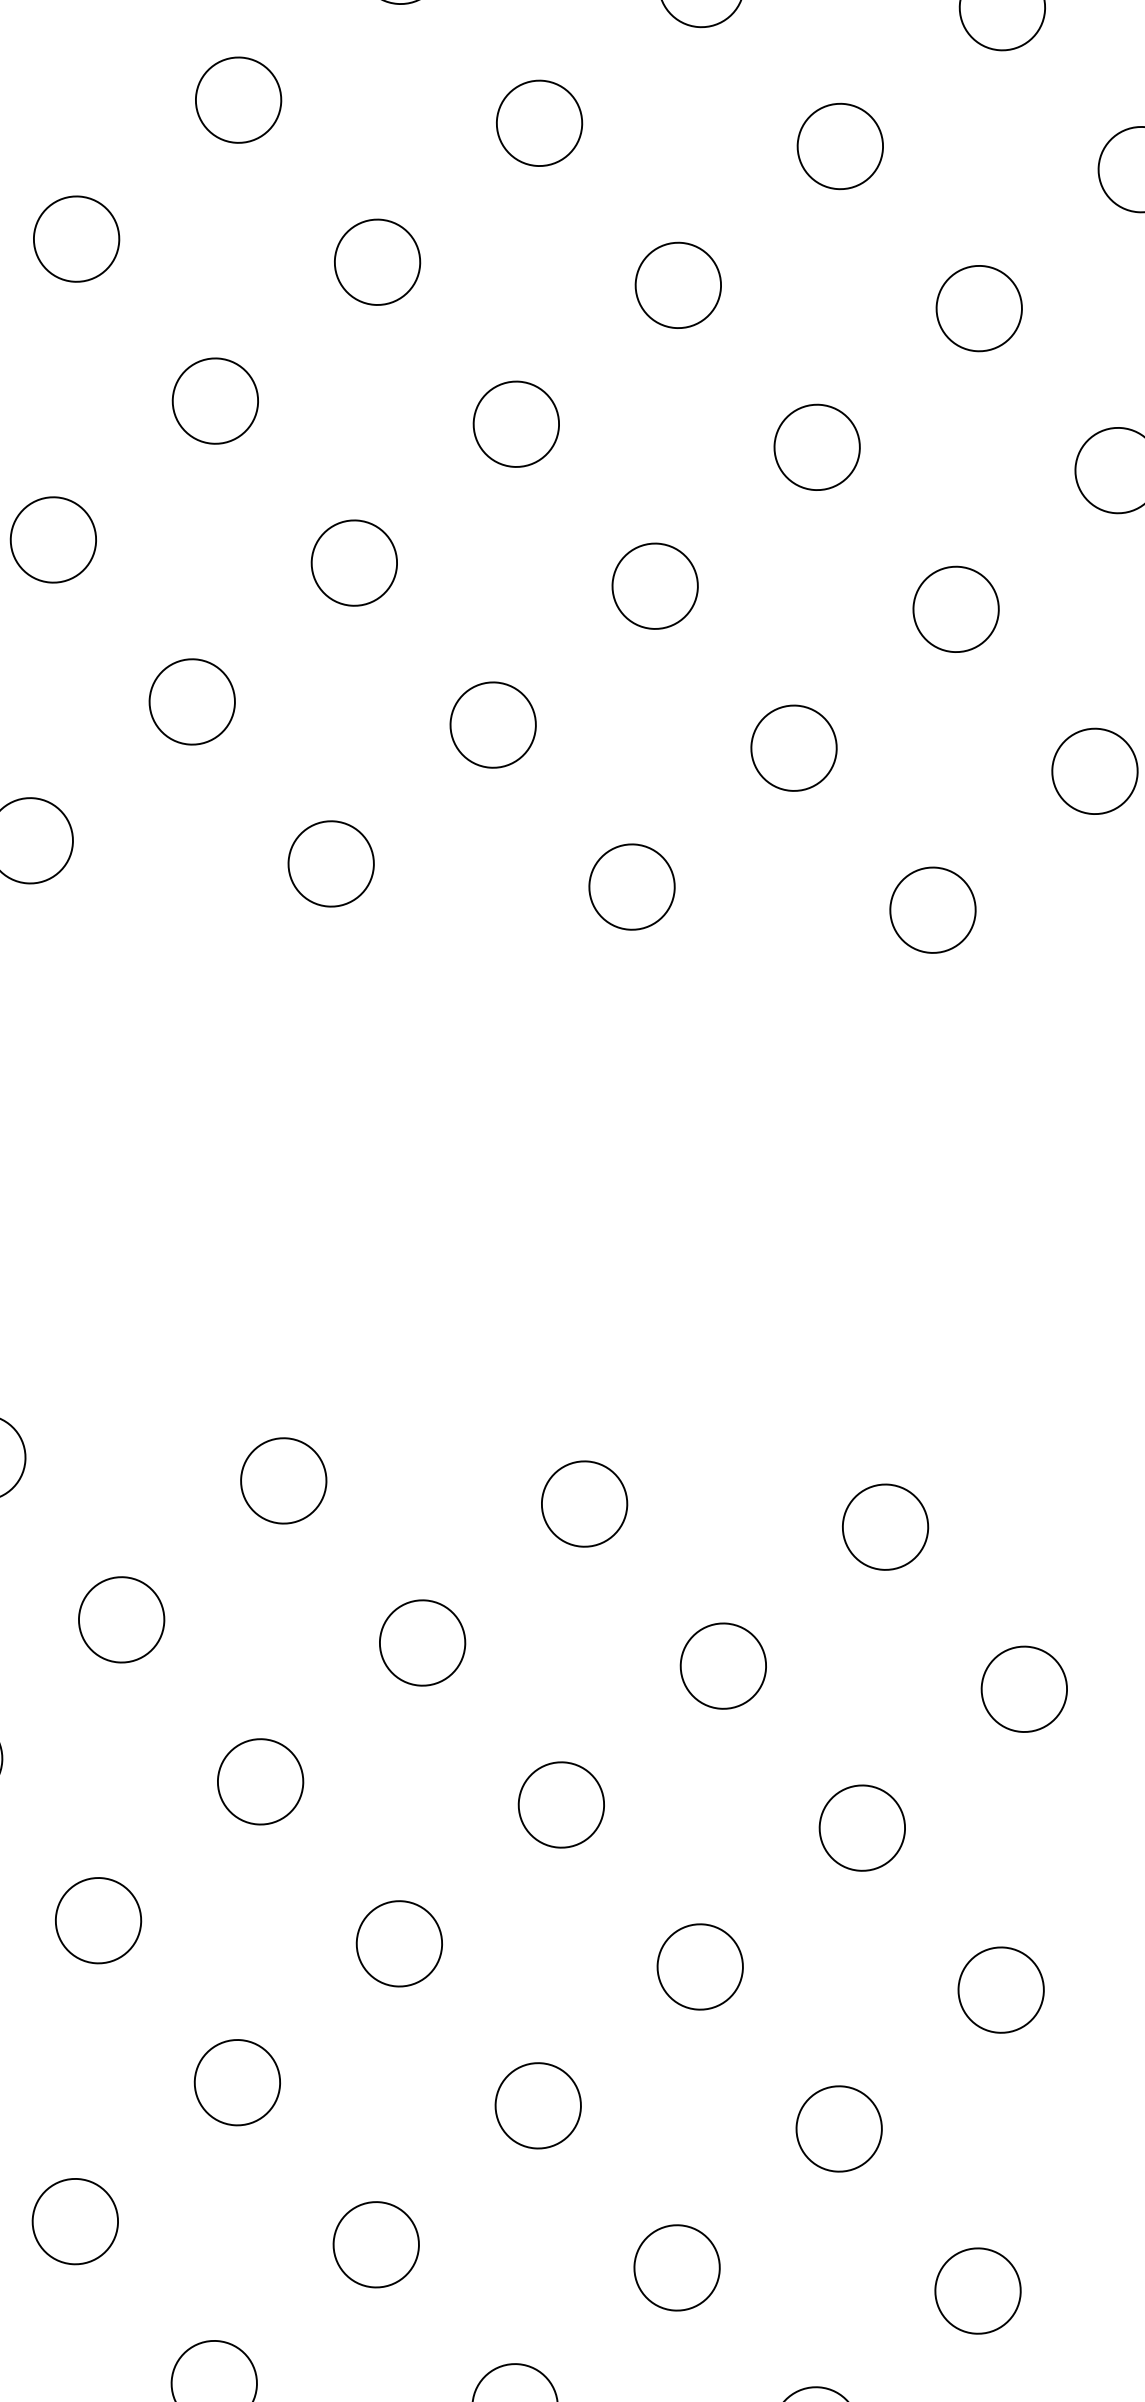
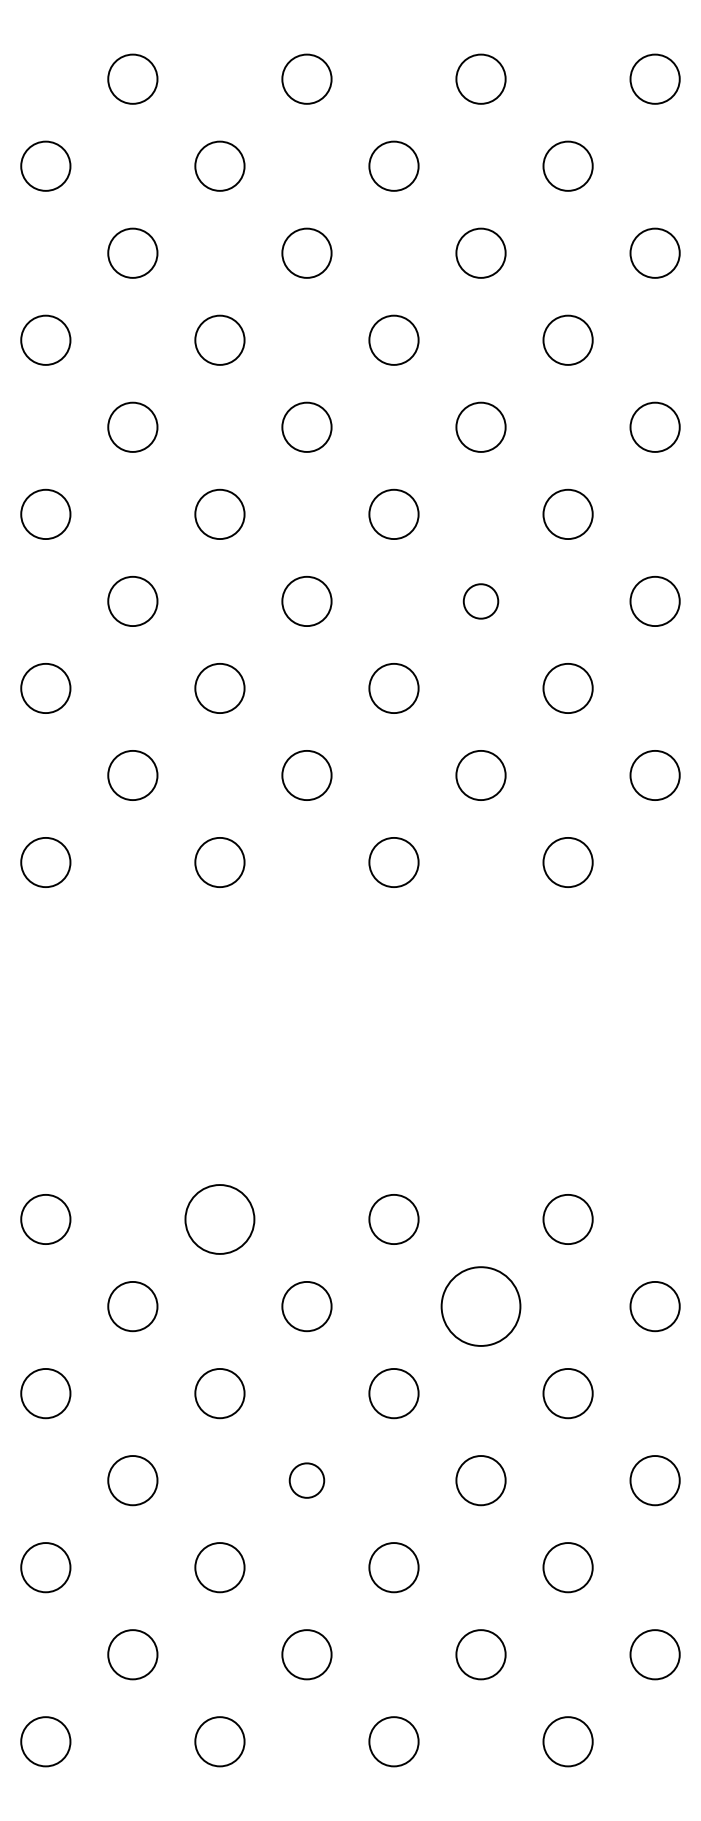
circle: (816, 447) -> (480, 601), size x0.7
circle: (282, 1480) -> (219, 1219), size x1.4
circle: (722, 1665) -> (480, 1306), size x1.6
circle: (398, 1943) -> (306, 1480), size x0.7

